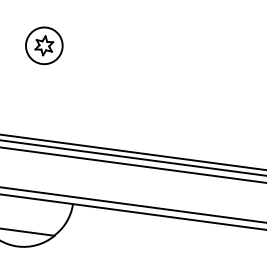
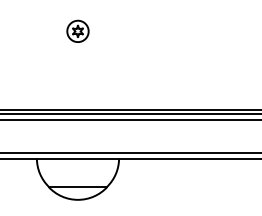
part: (43, 45) -> (77, 31), size x0.7

